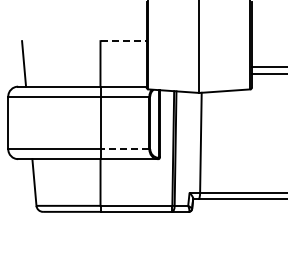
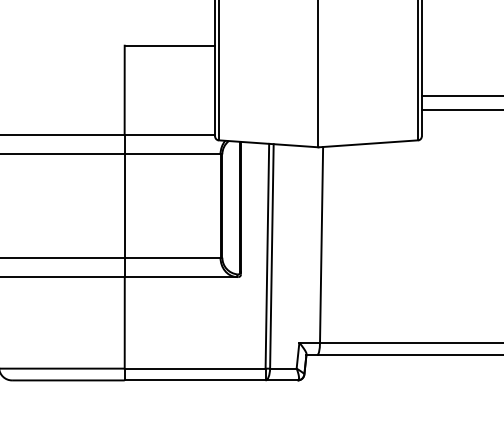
line: (124, 41) -> (171, 46), dashed -> solid
line: (124, 149) -> (171, 258), dashed -> solid

